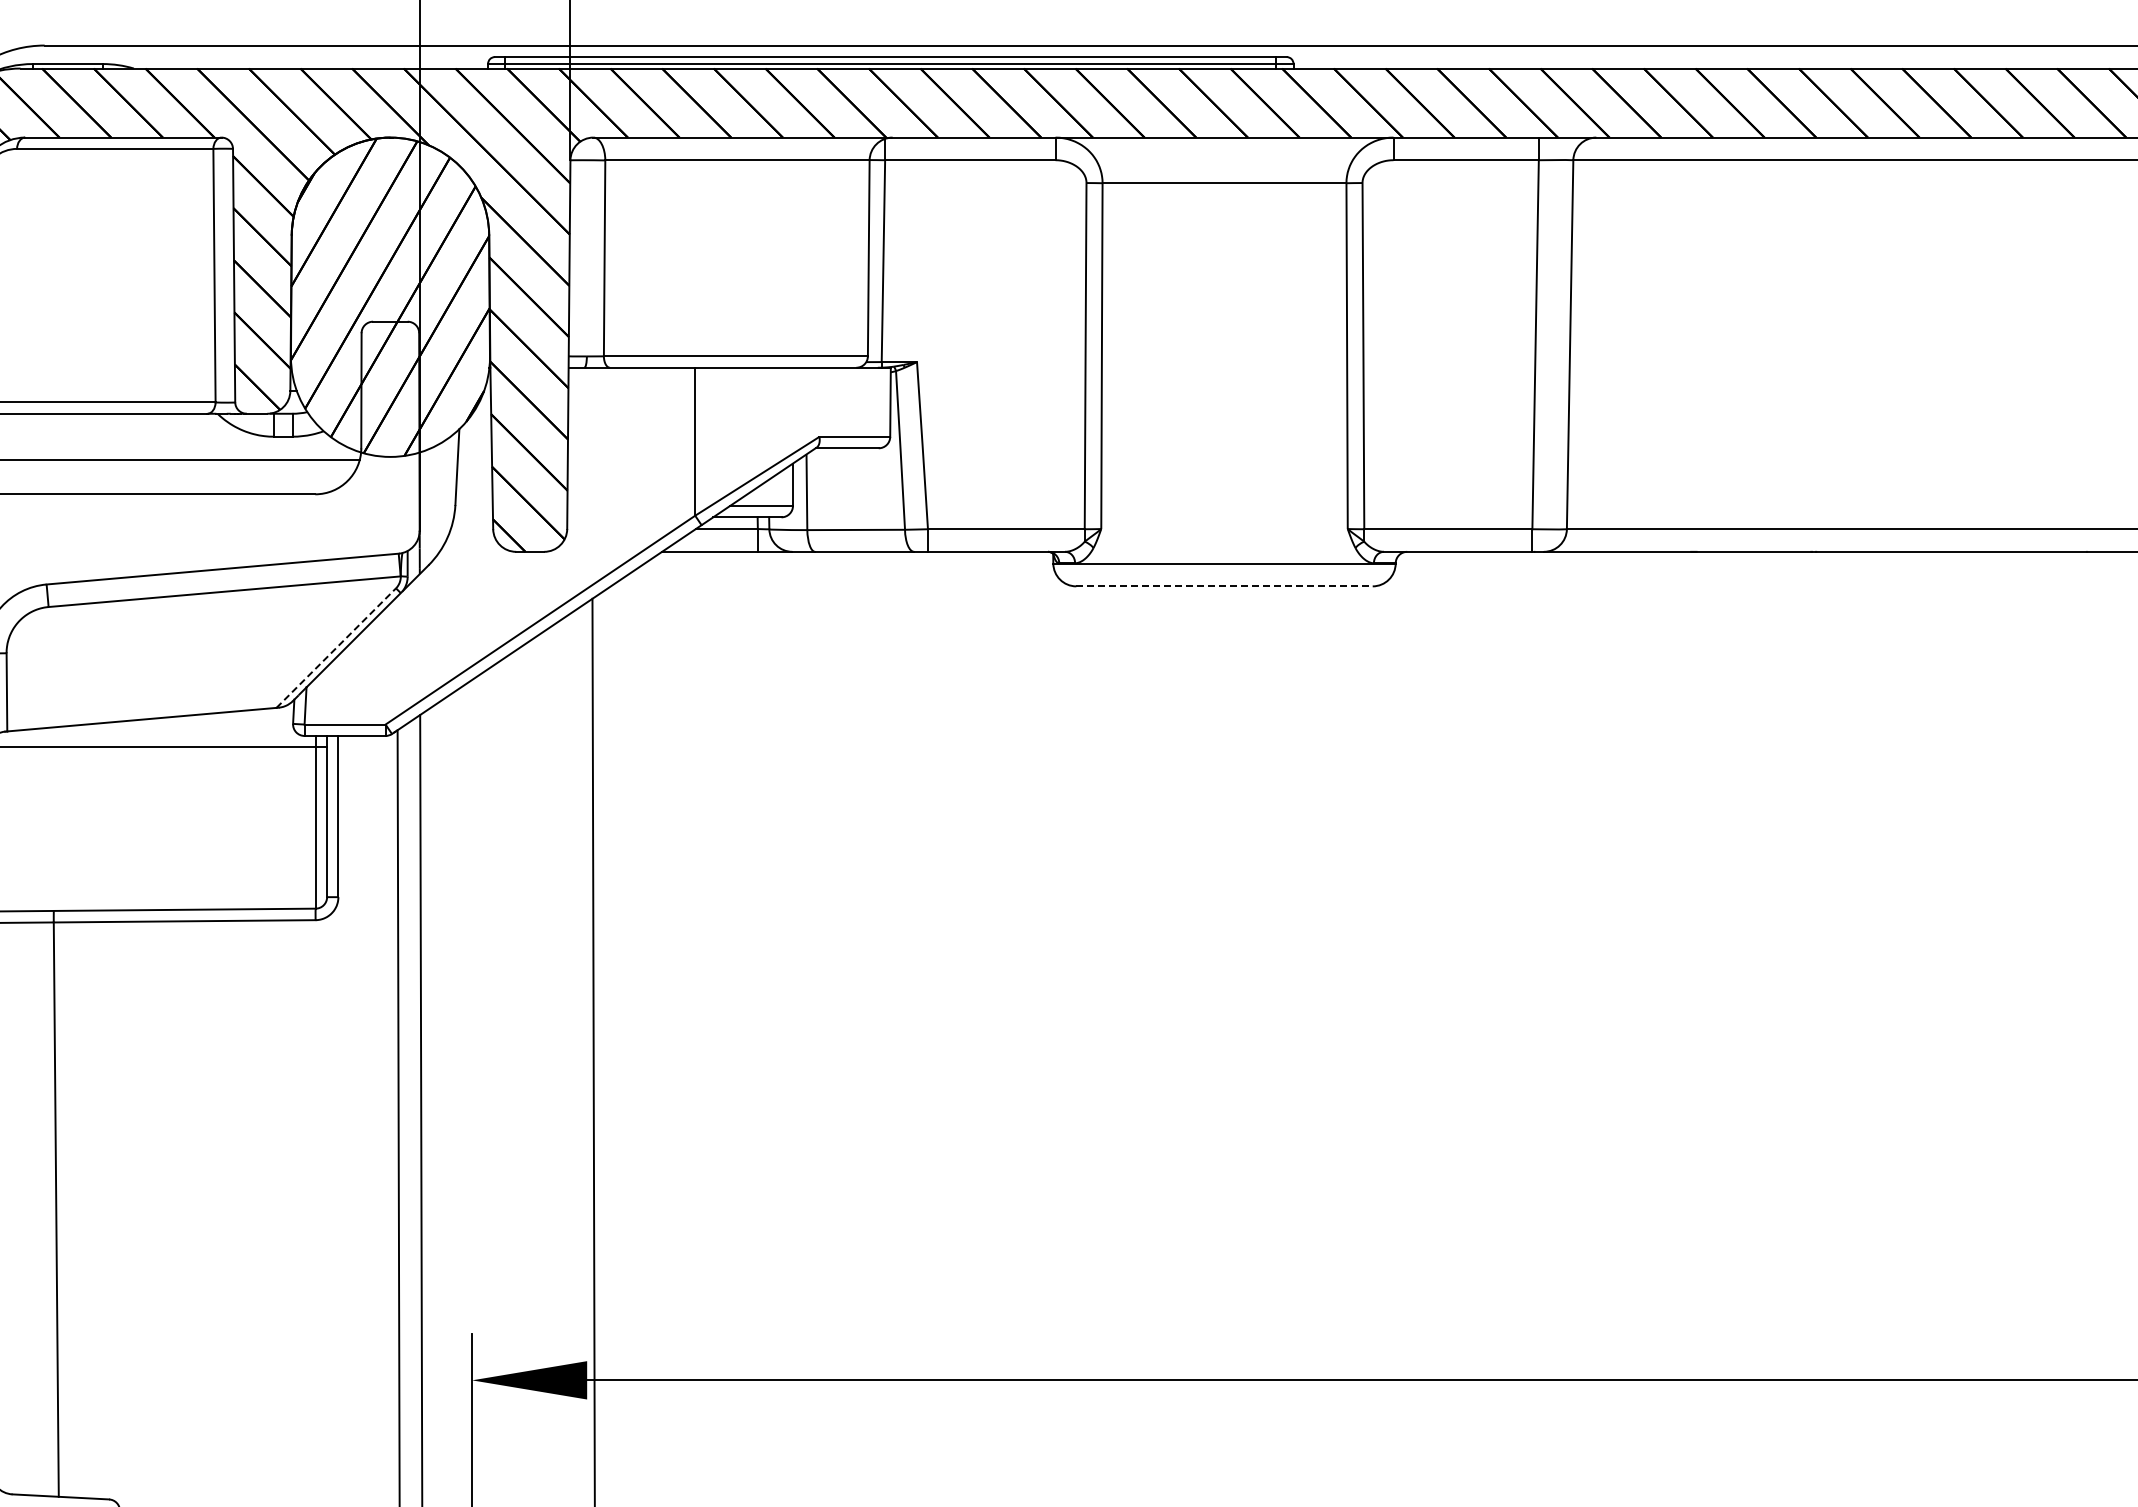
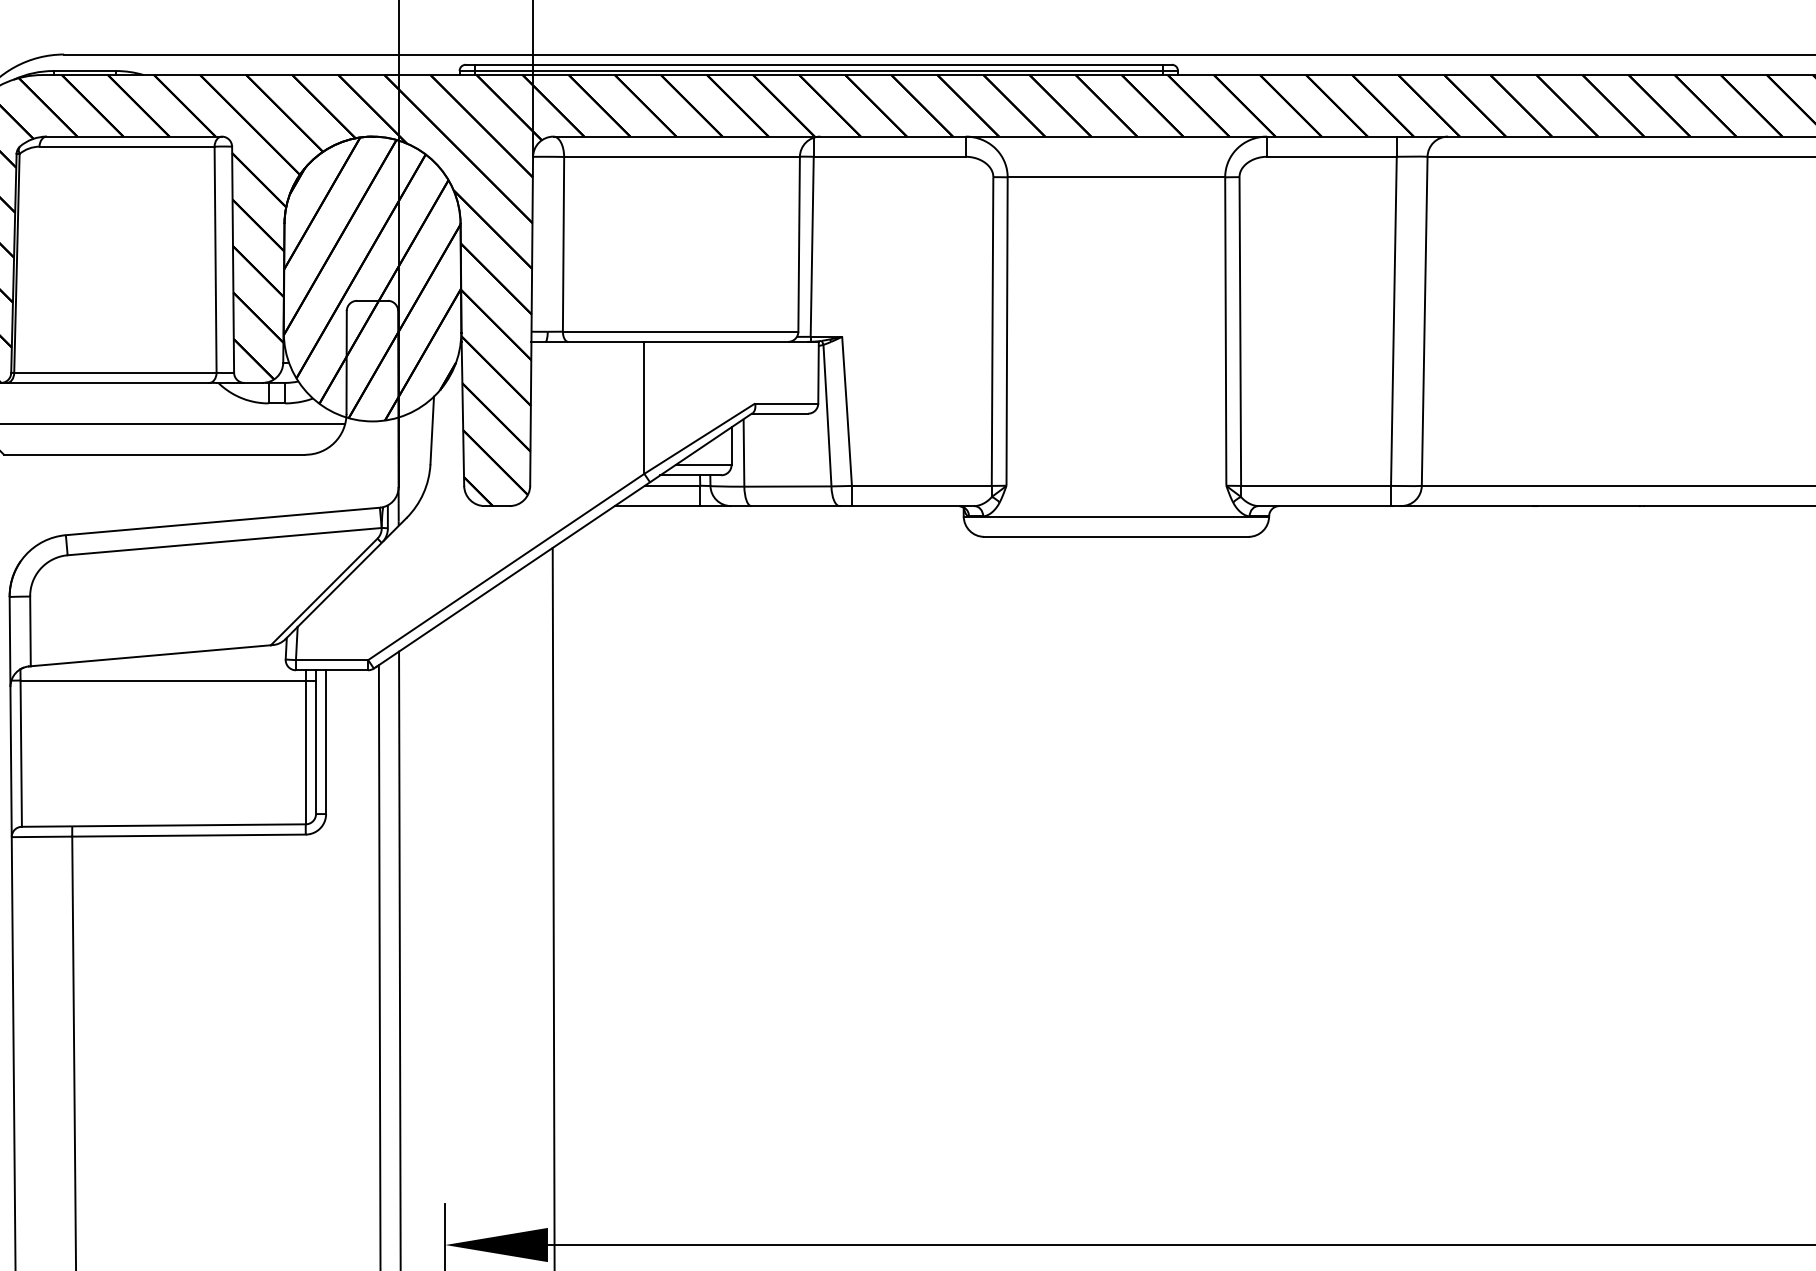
line: (1225, 586) -> (1117, 536), dashed -> solid
line: (336, 648) -> (324, 592), dashed -> solid

